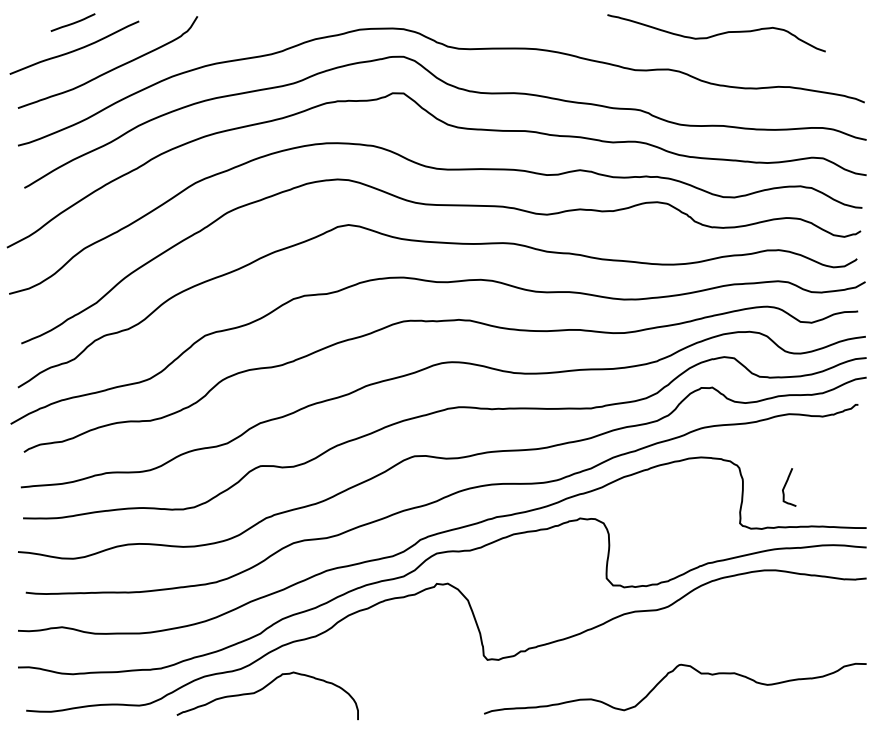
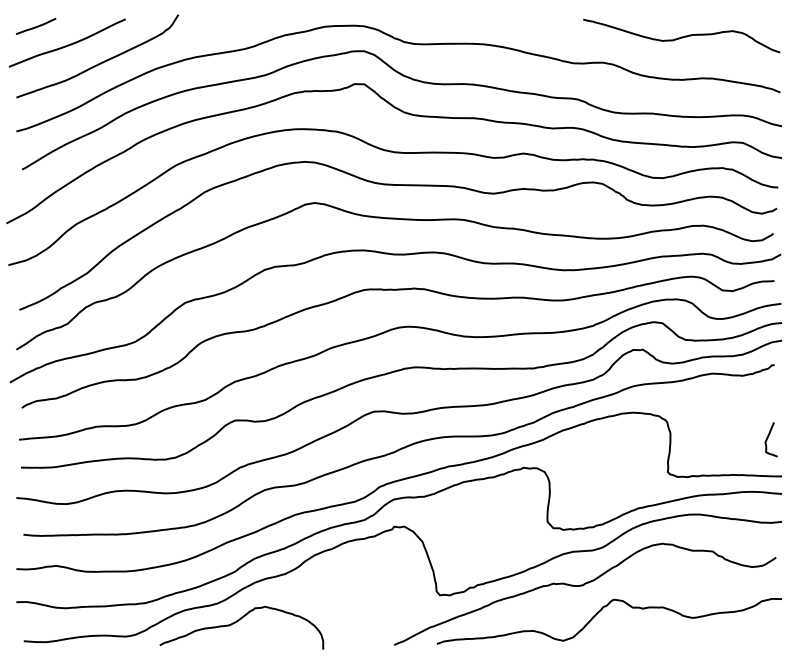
curve: (72, 22) -> (35, 26), moved
curve: (716, 33) -> (681, 36), moved
curve: (786, 486) -> (768, 438), moved
curve: (645, 650) -> (582, 586), added

